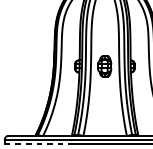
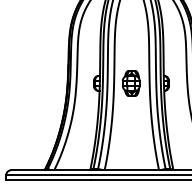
line: (38, 144) -> (48, 180), dashed -> solid

